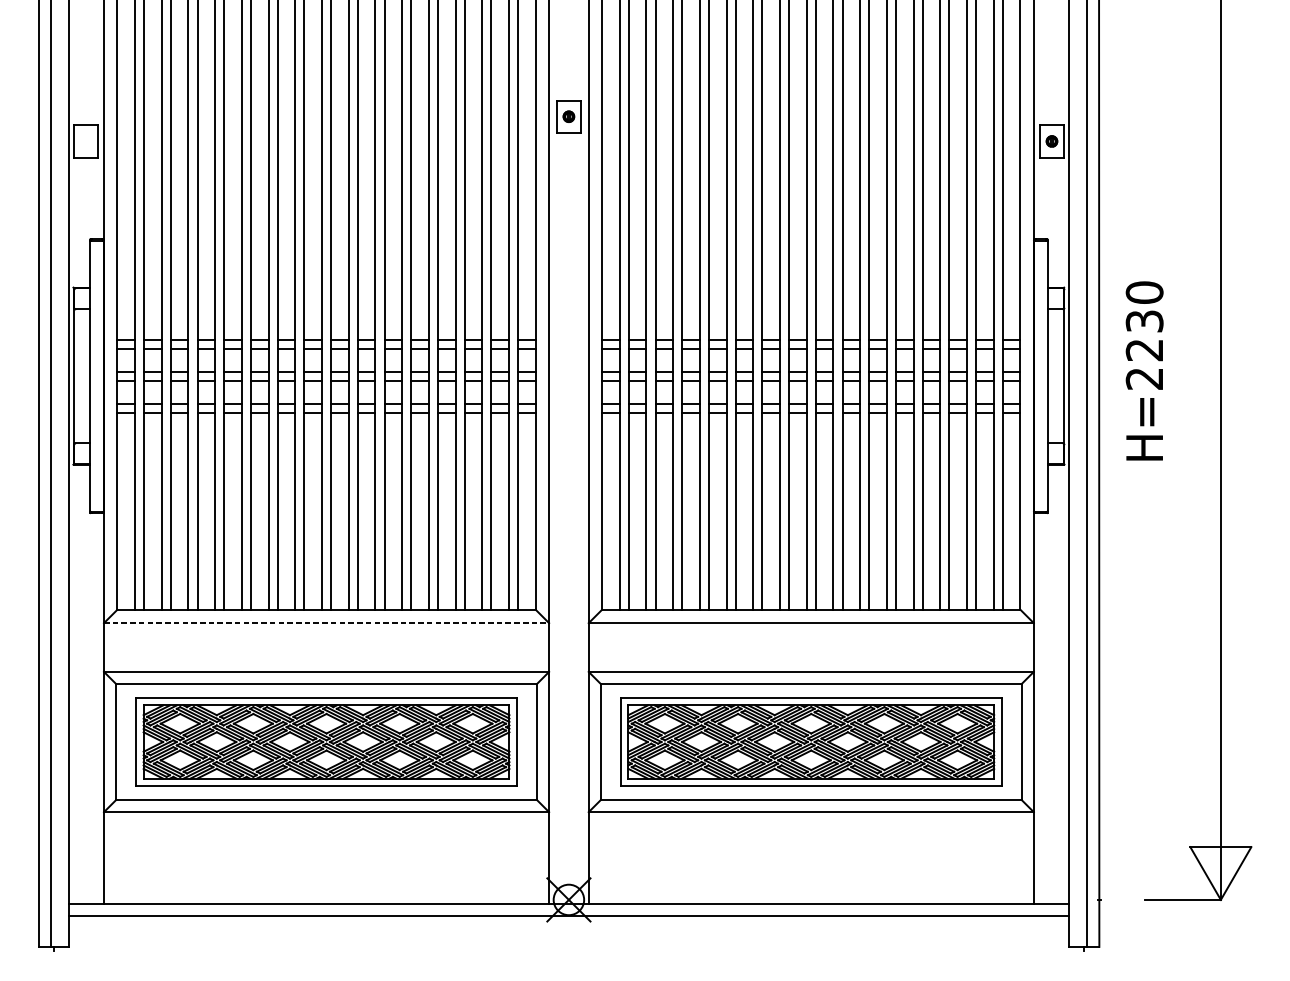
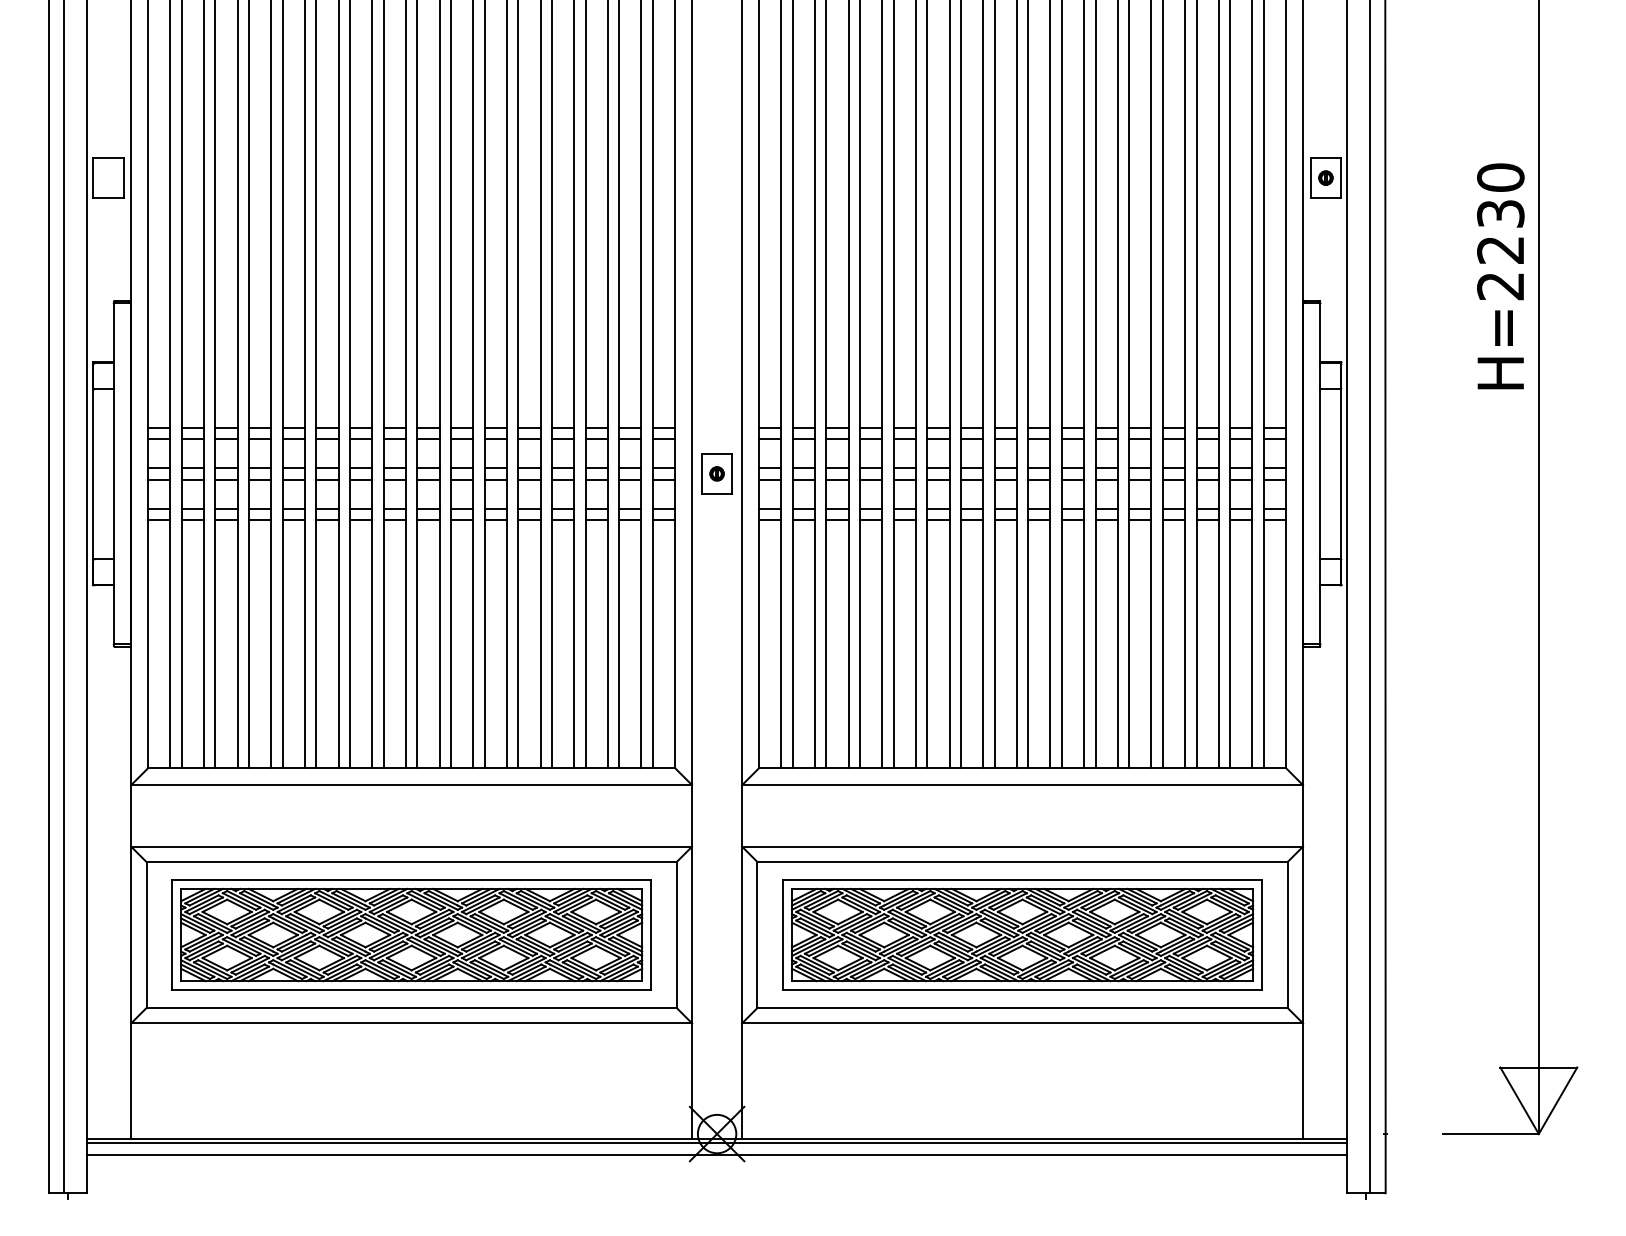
part: (568, 116) -> (716, 473), moved
text: (1144, 371) -> (1500, 276), moved
line: (327, 623) -> (412, 785), dashed -> solid
line: (568, 907) -> (716, 1143), added

